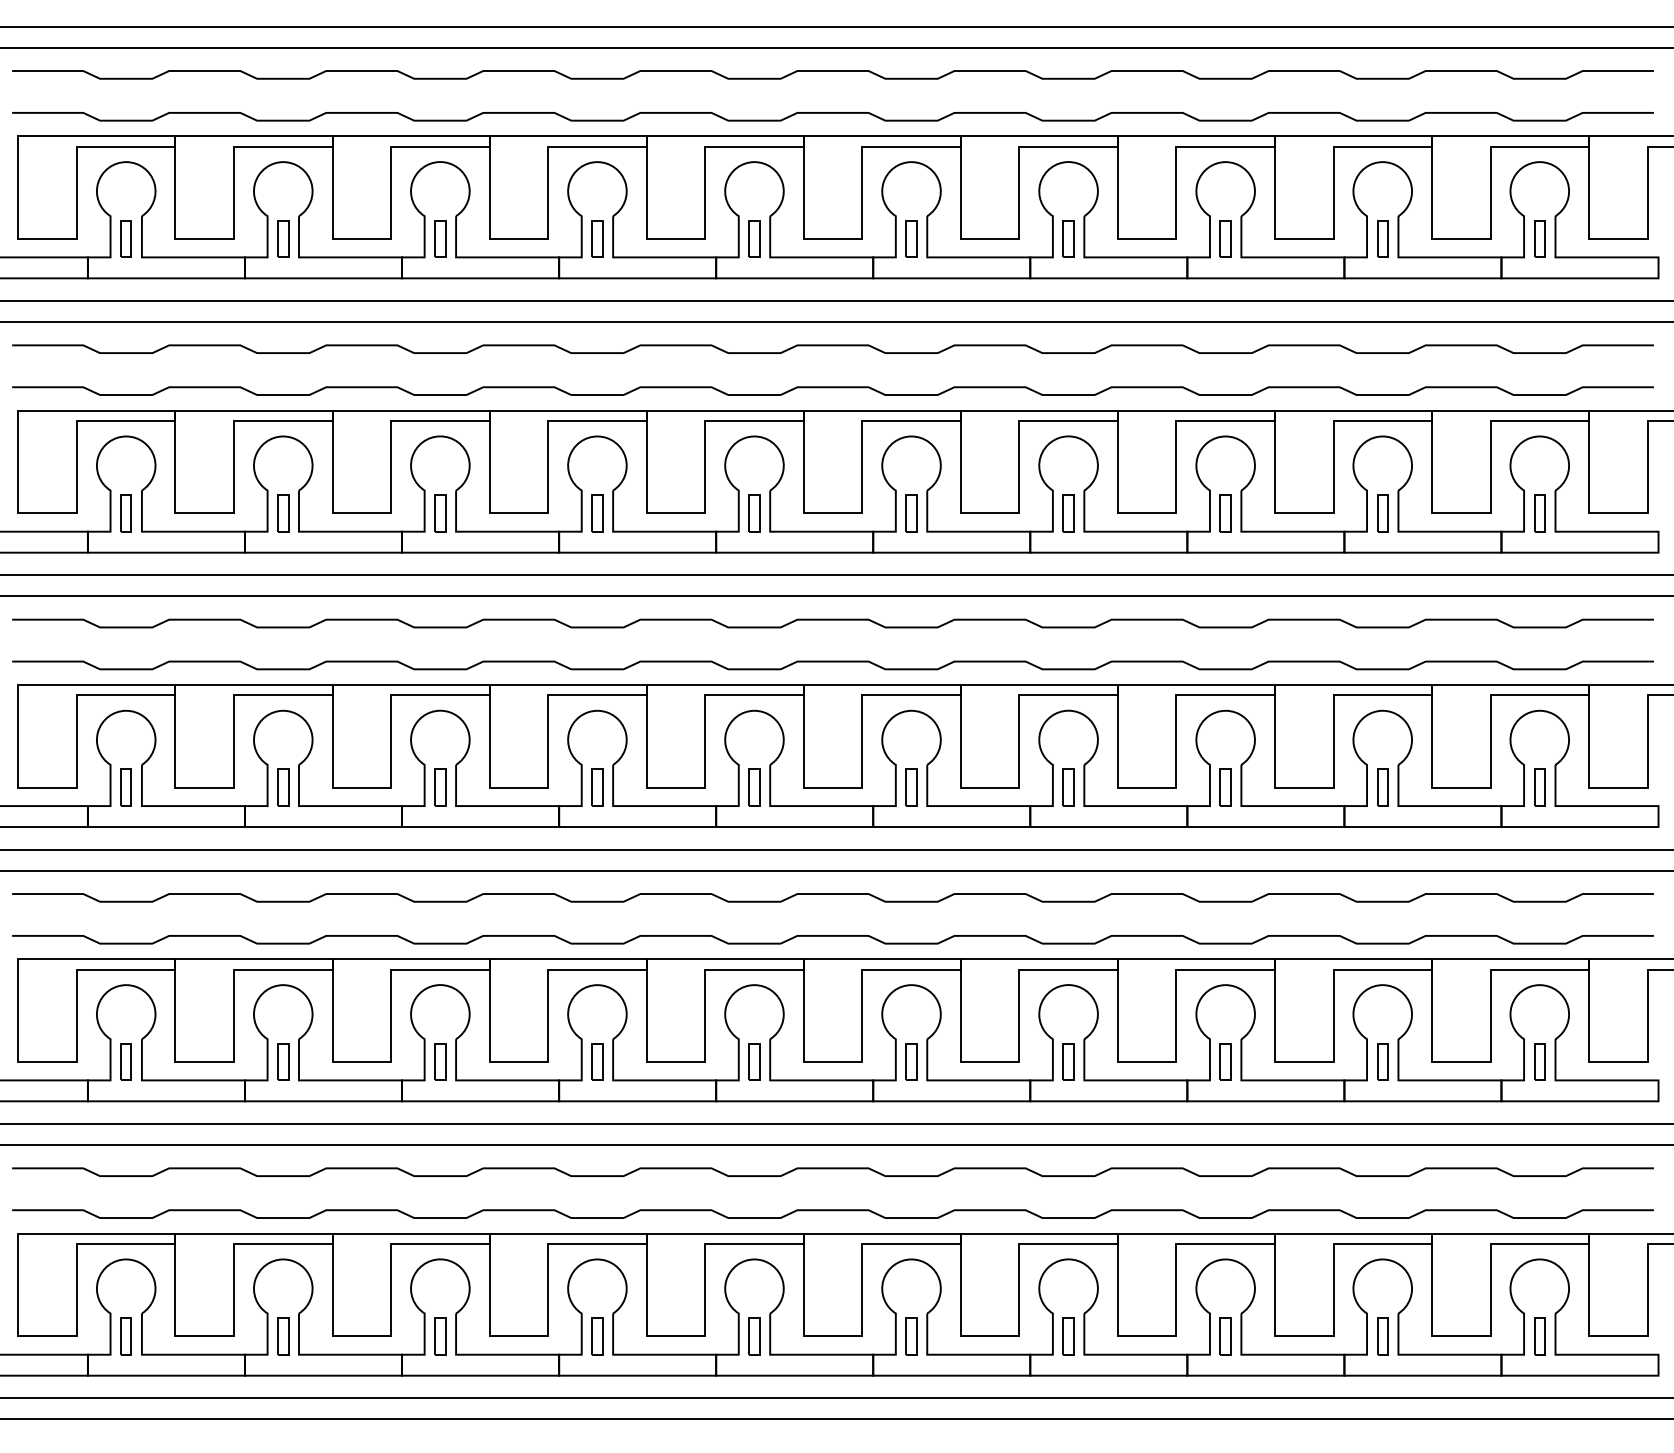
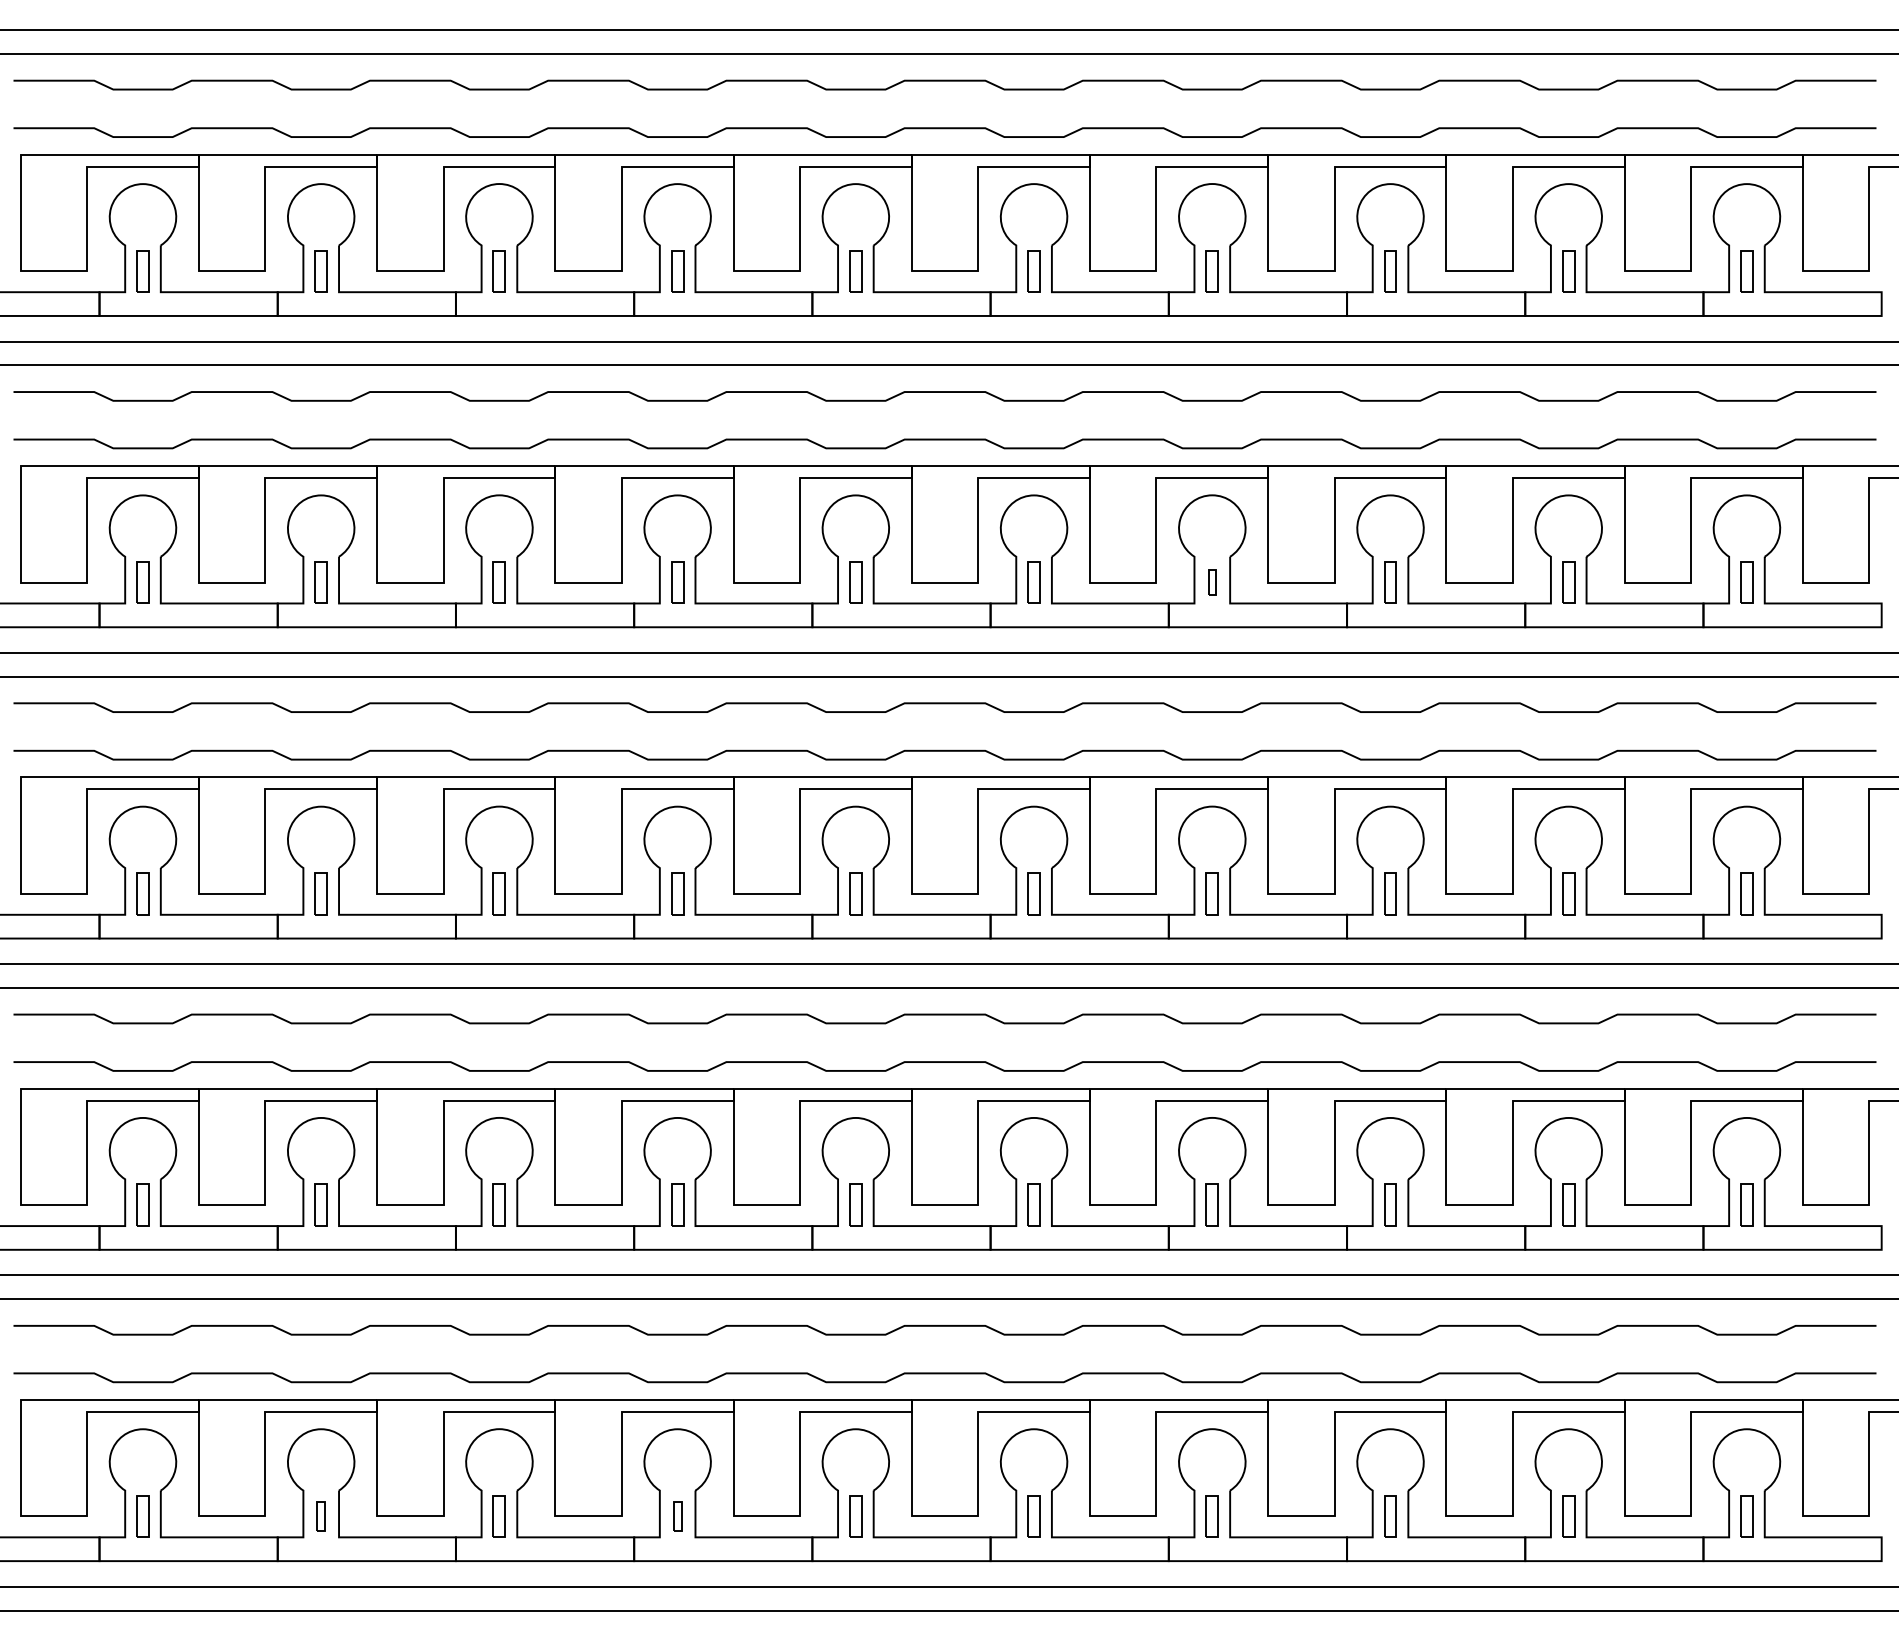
part: (1068, 513) -> (1212, 582), size x0.6
part: (283, 1336) -> (321, 1516), size x0.7
part: (597, 1336) -> (677, 1516), size x0.7

